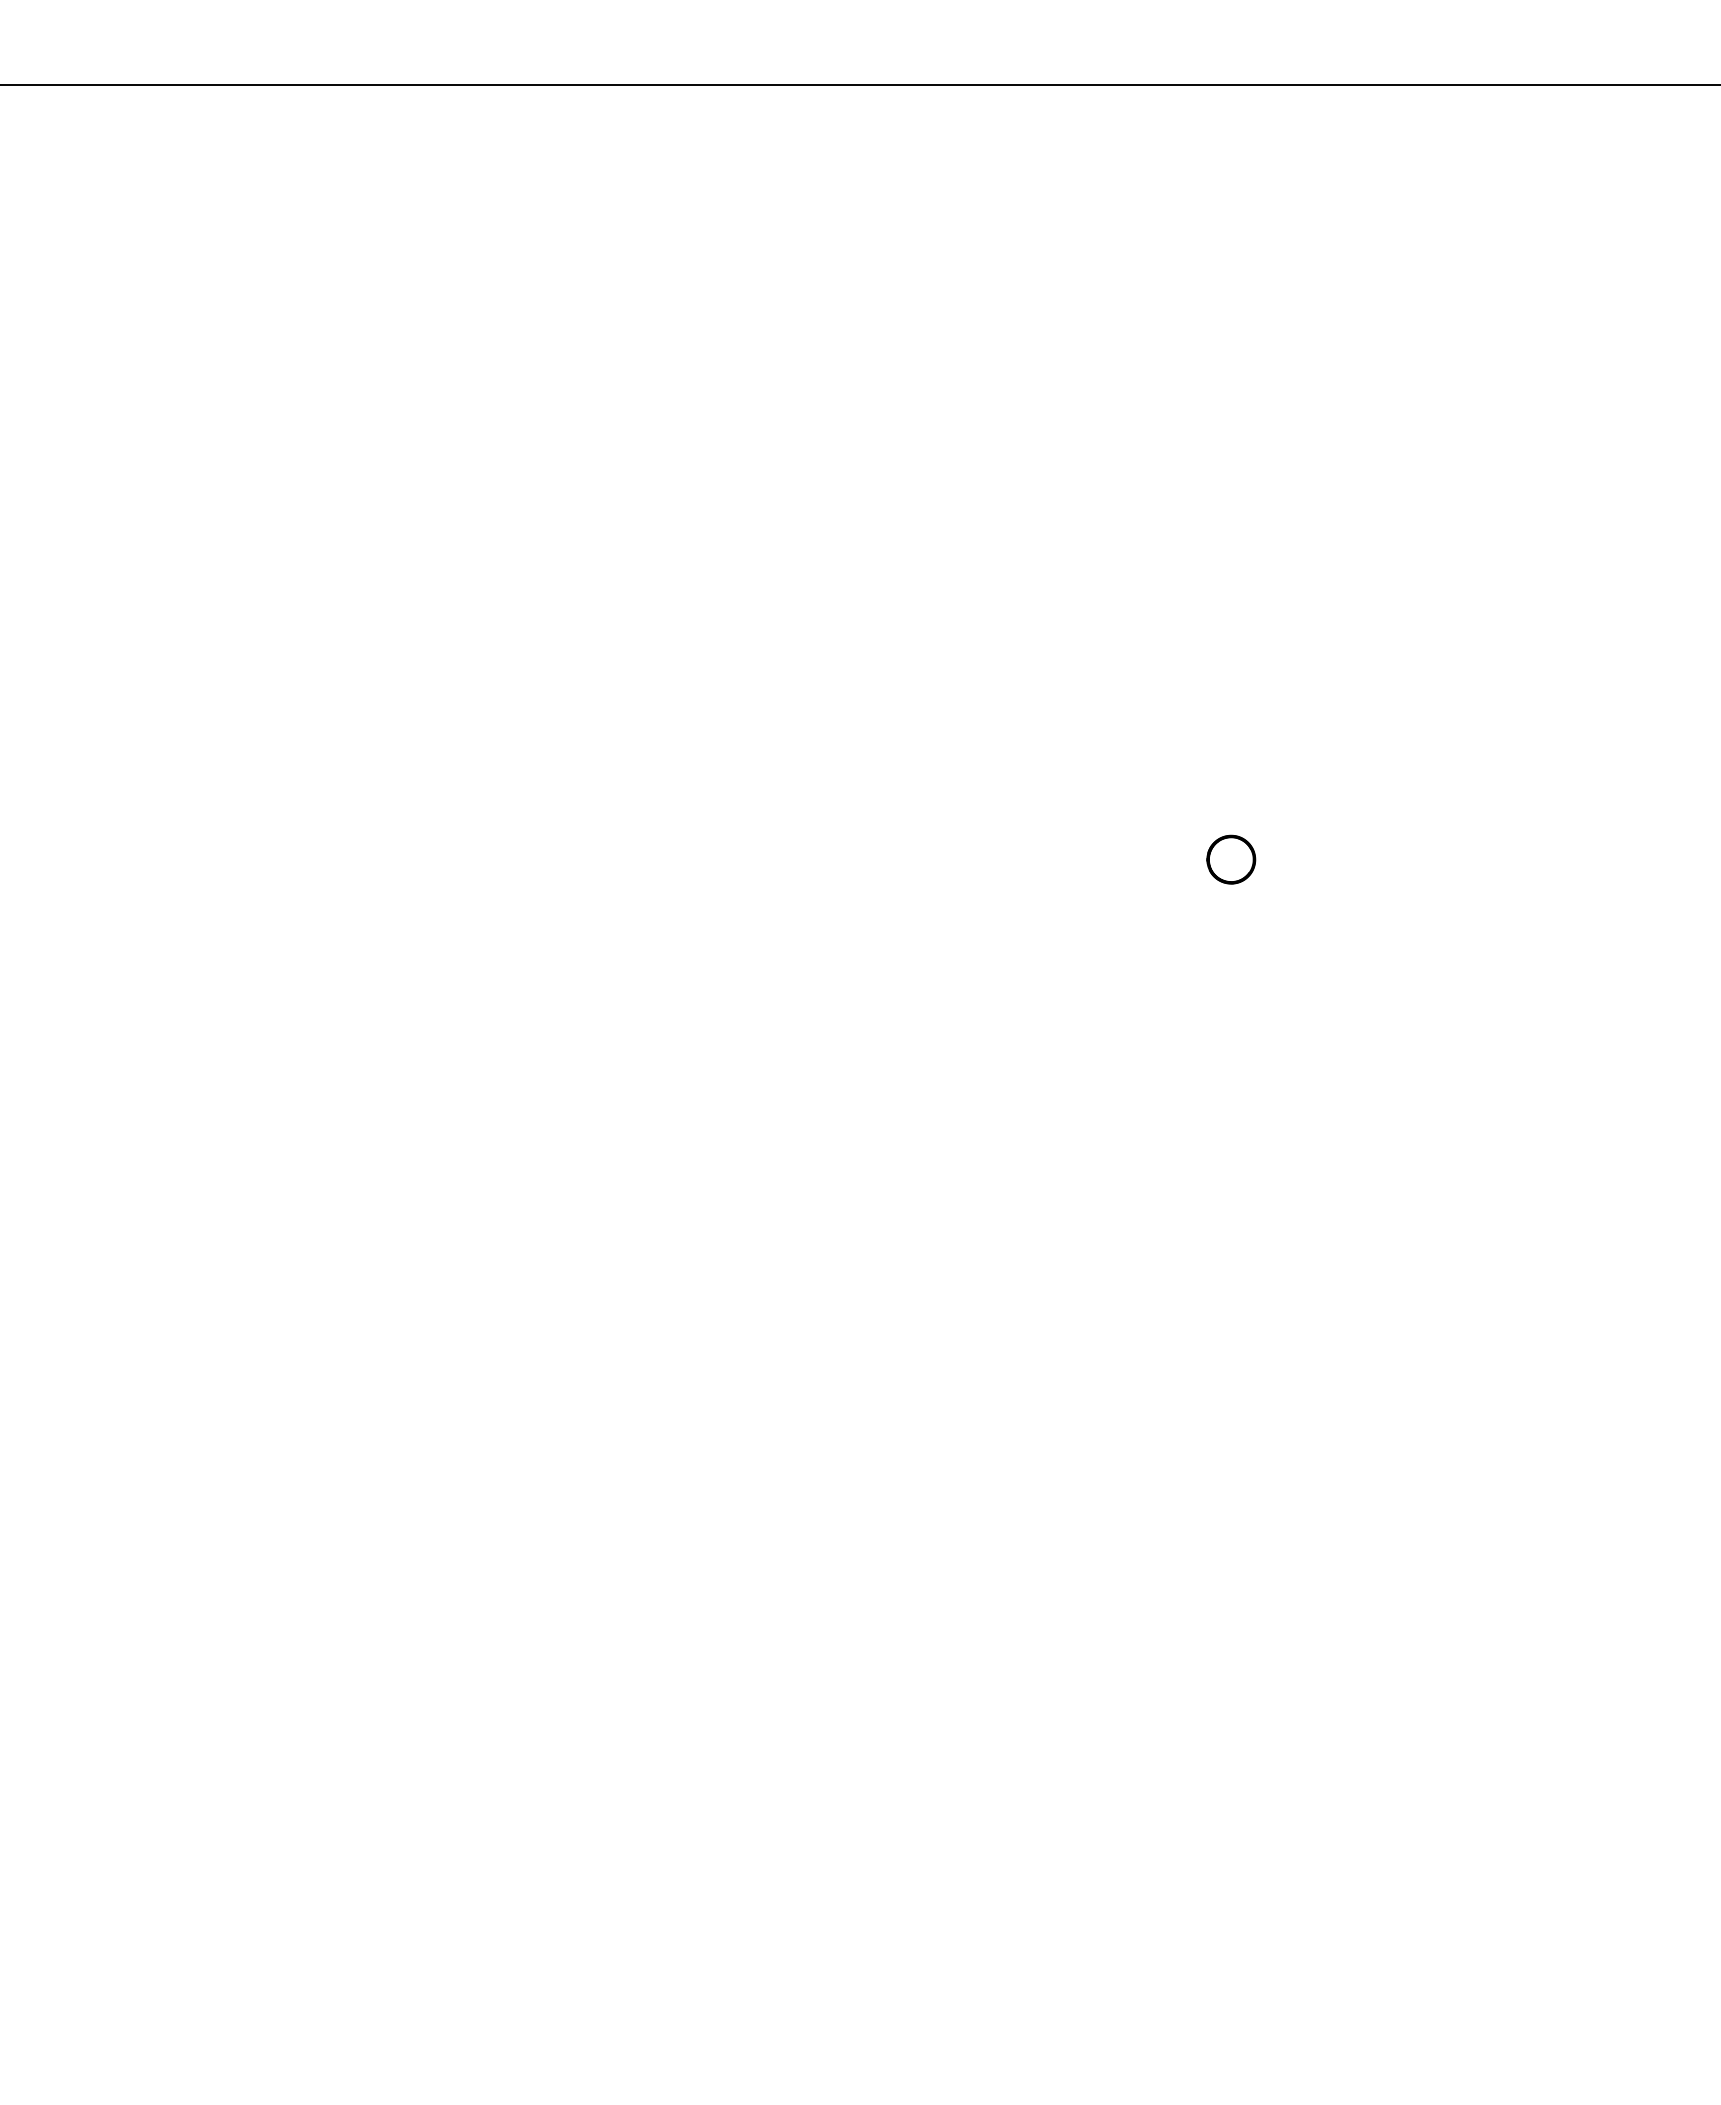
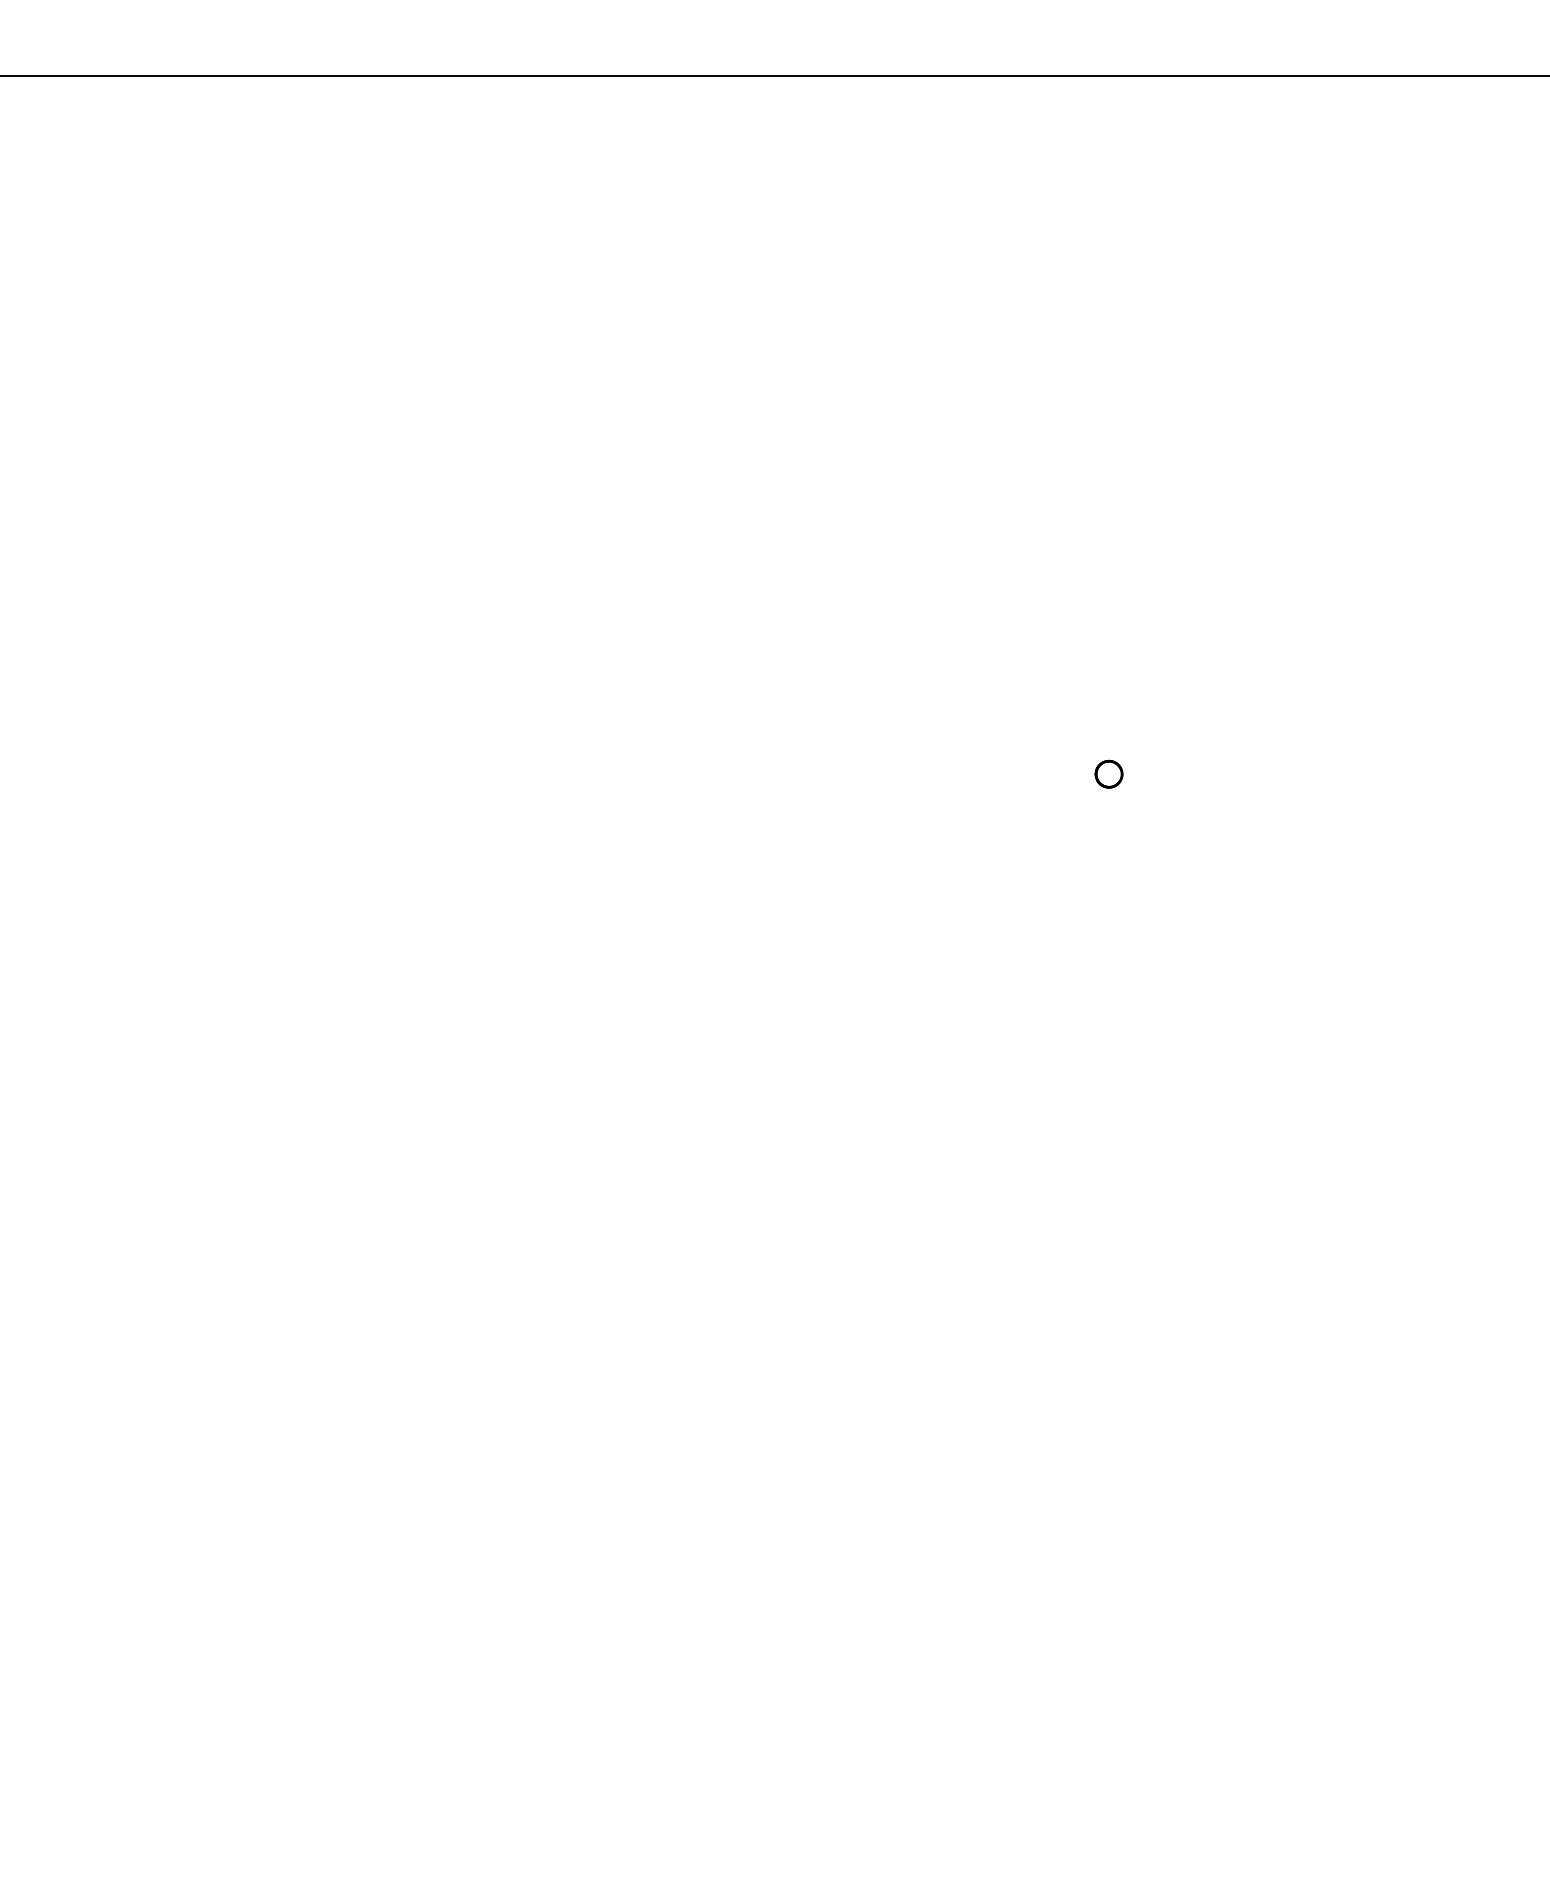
part: (1231, 859) -> (1109, 774), size x0.62

